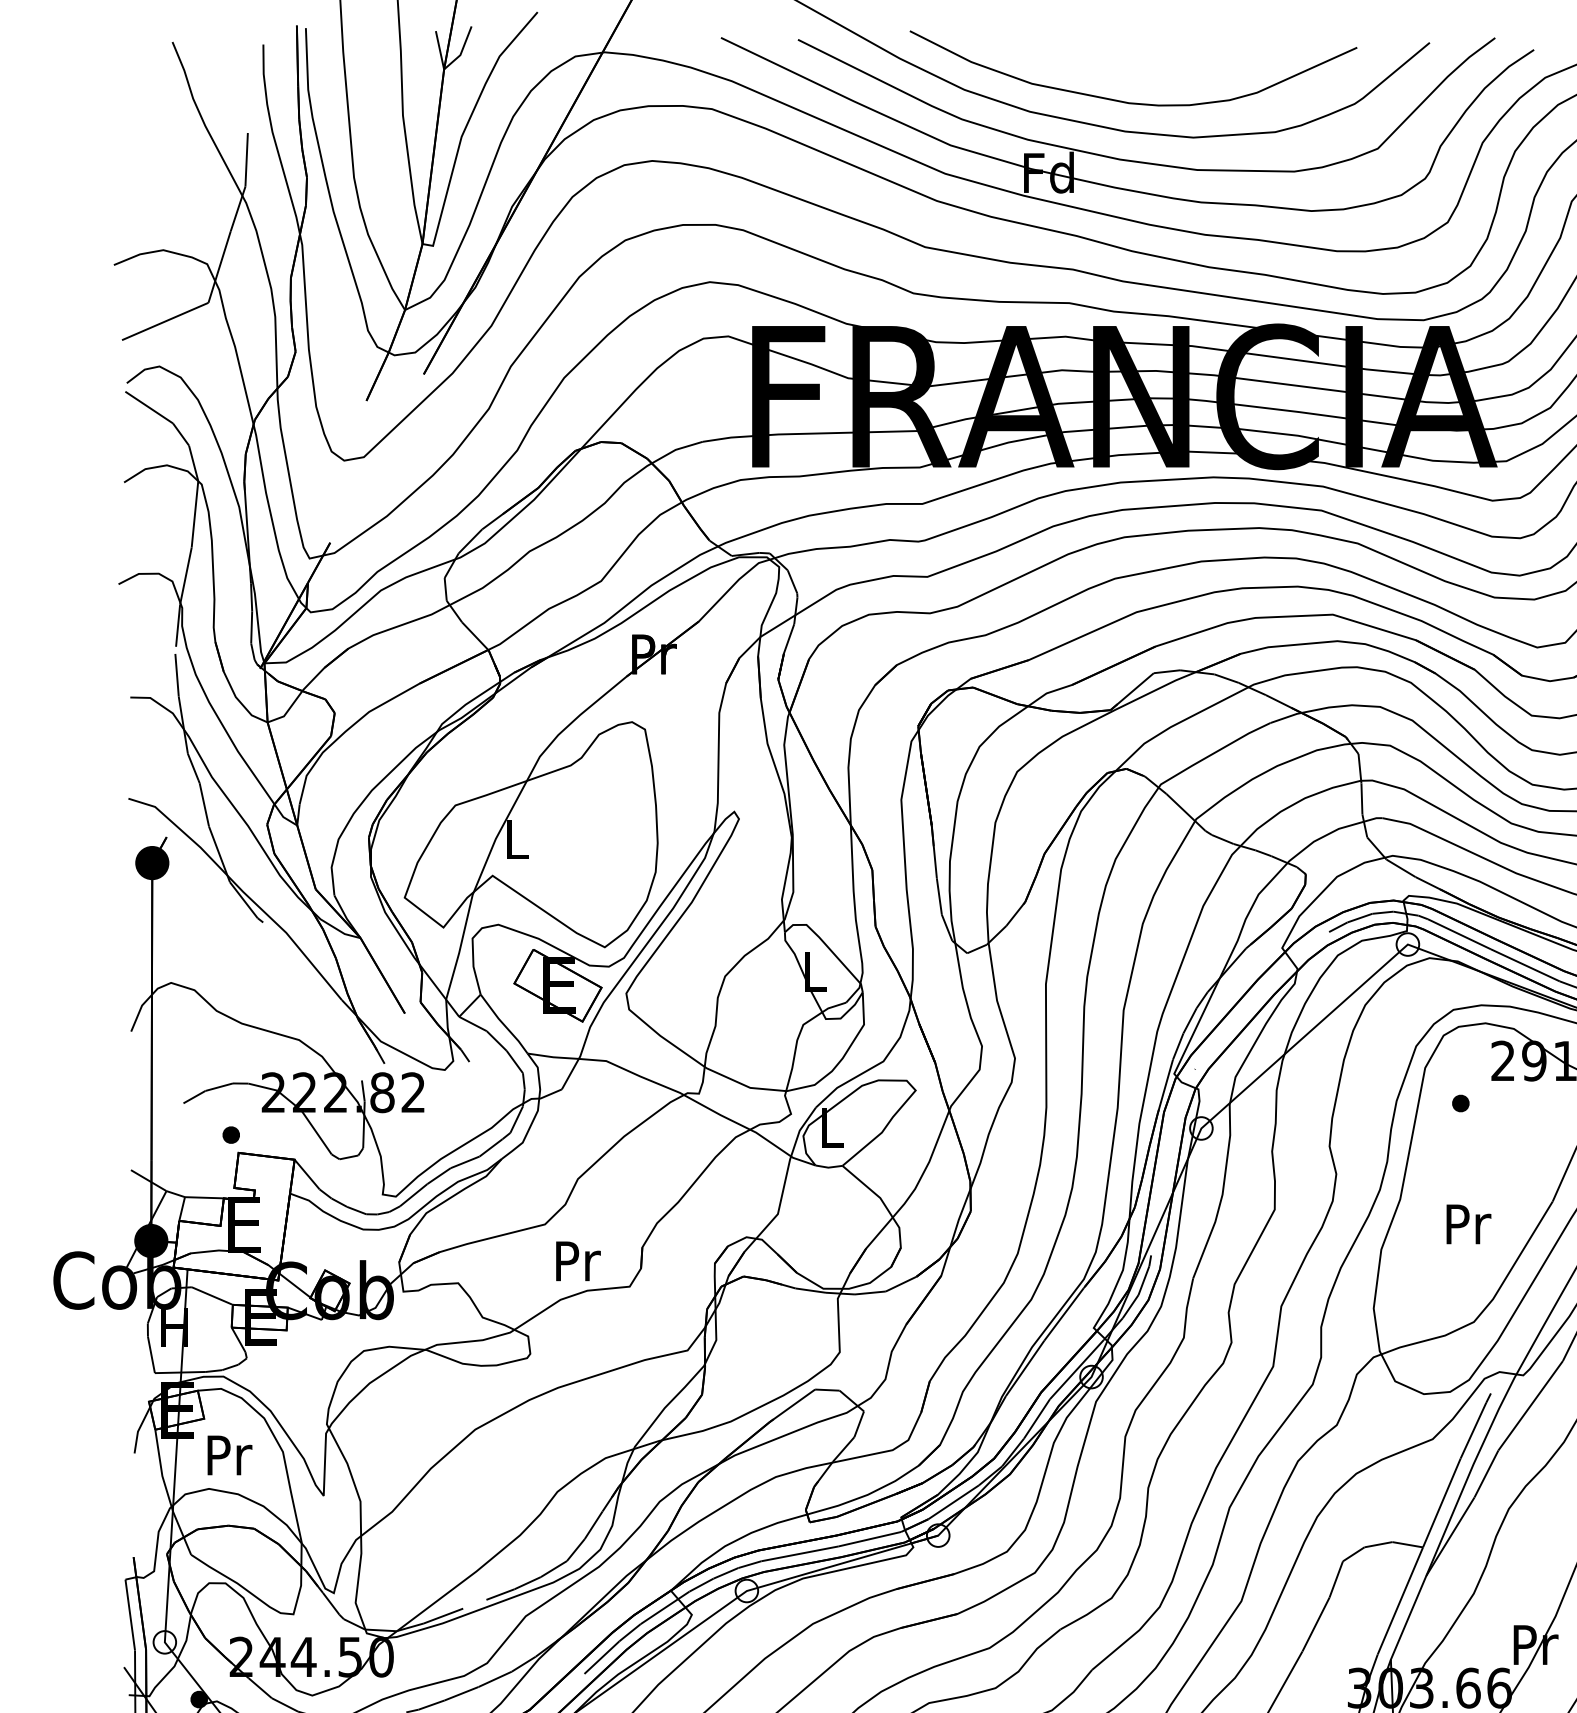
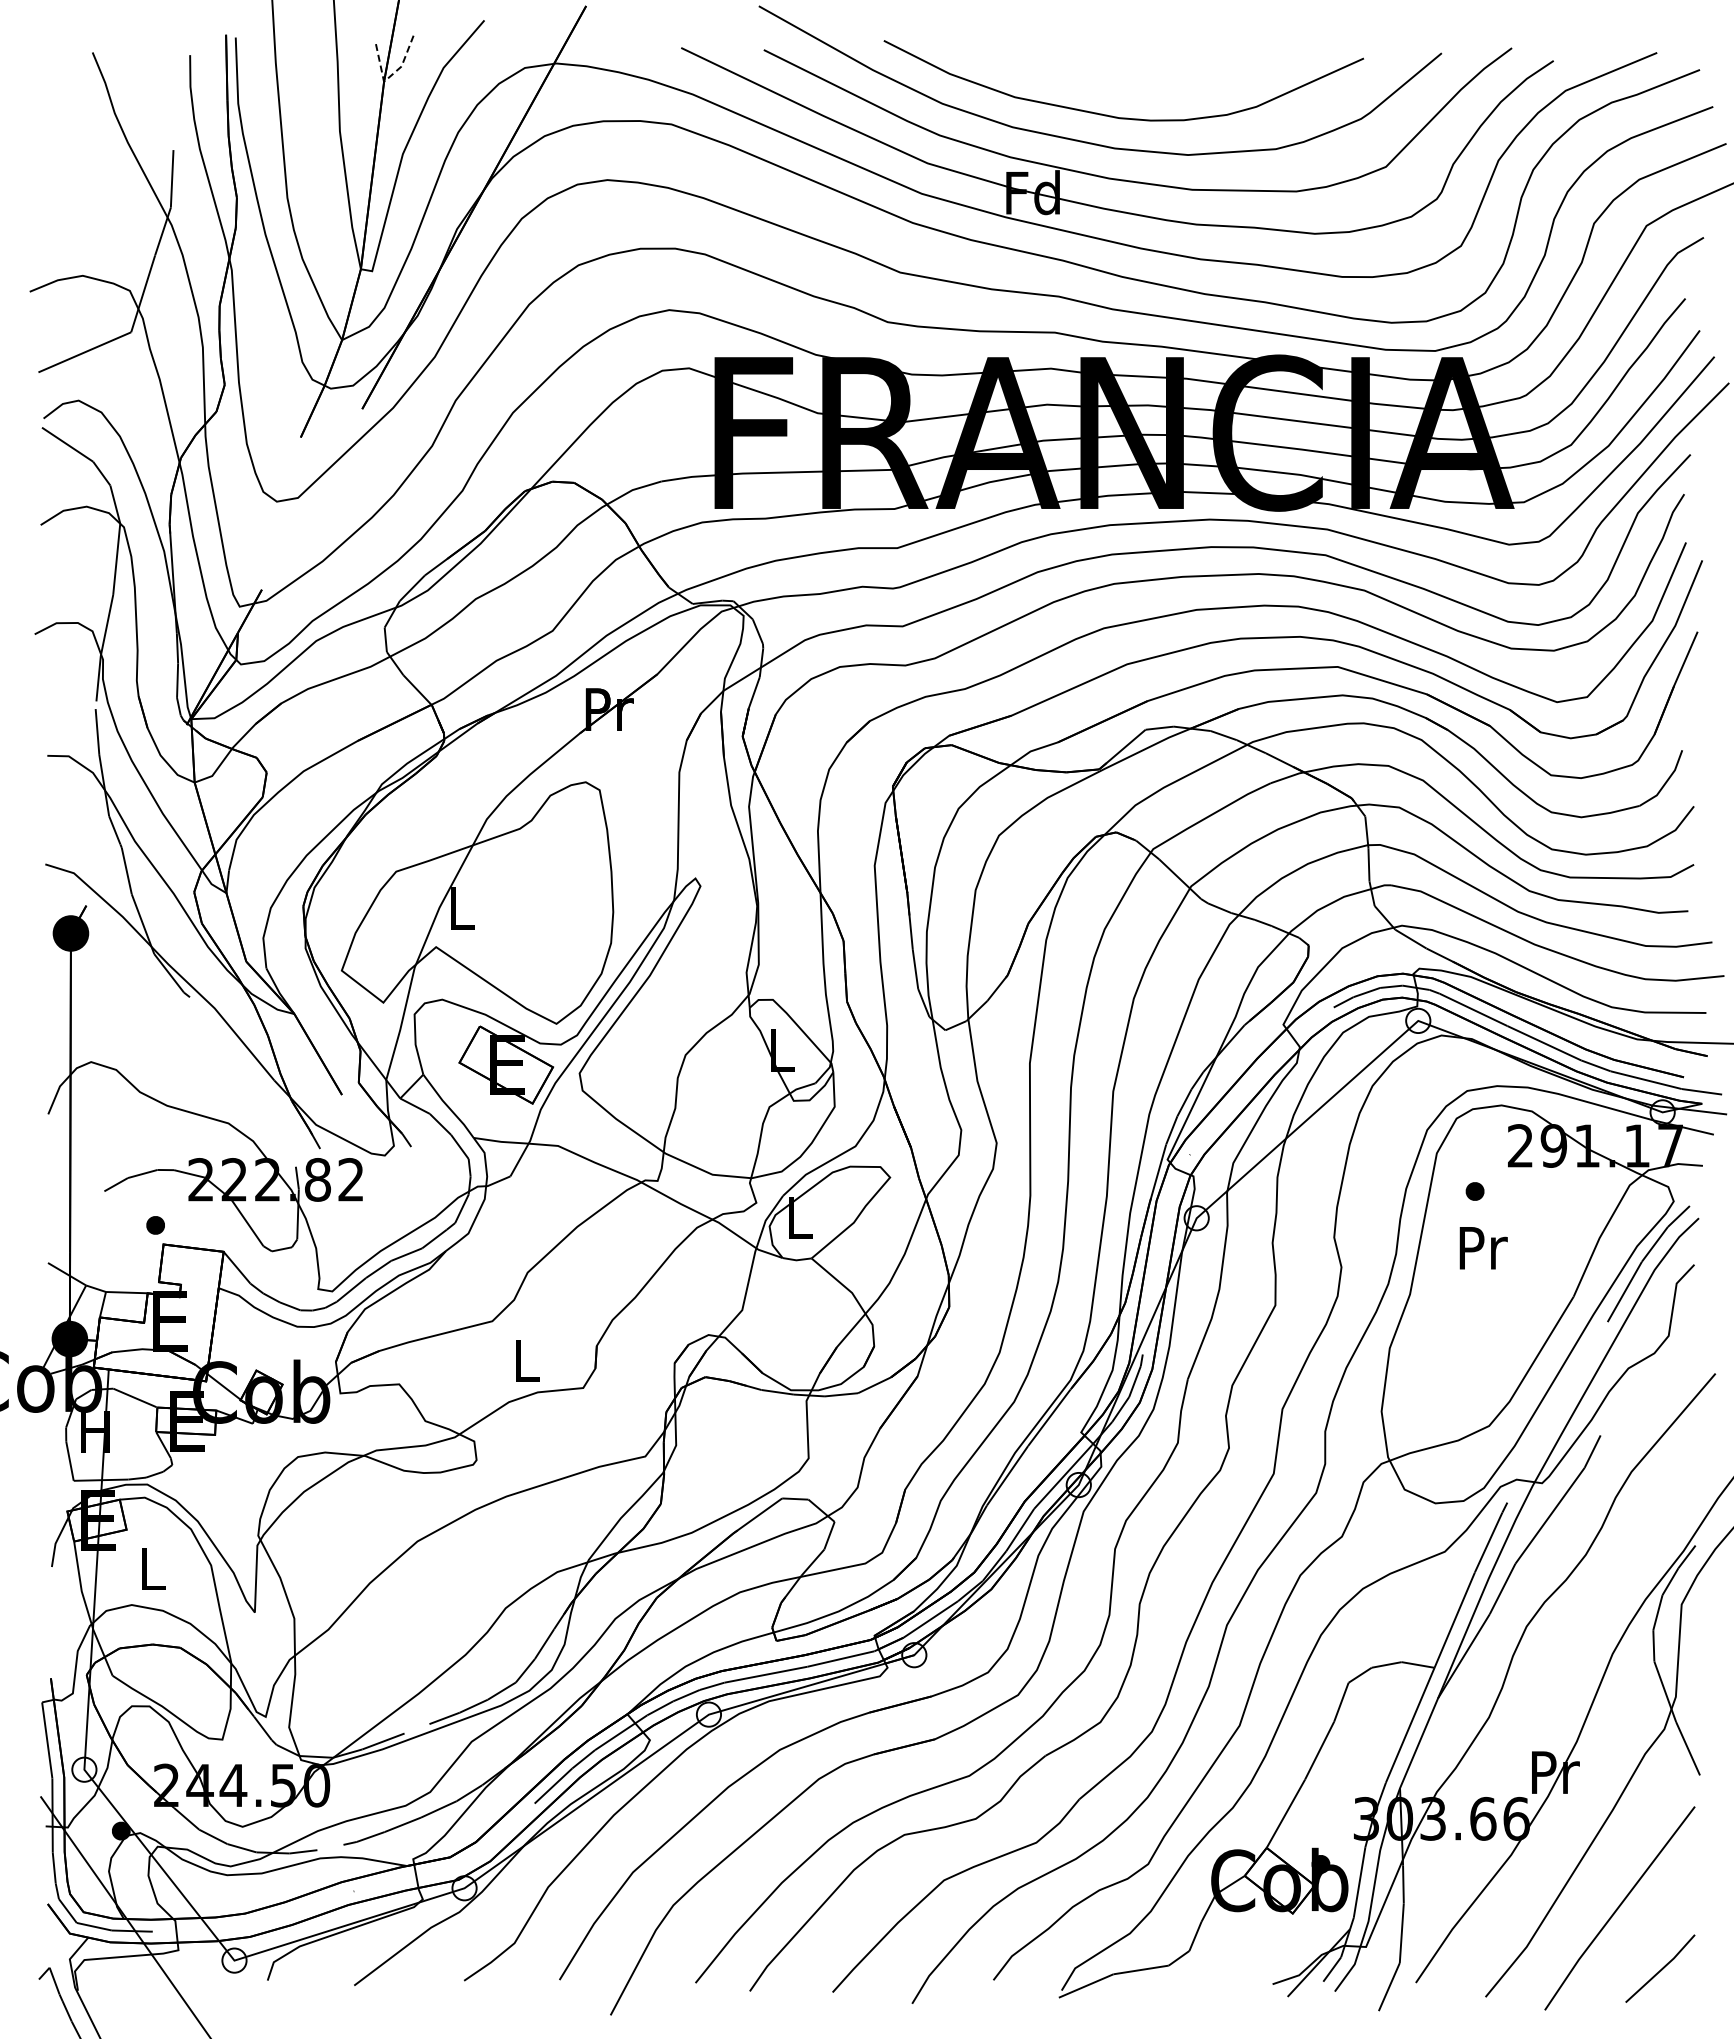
line: (449, 65) -> (389, 77), solid -> dashed
text: (1468, 1224) -> (1483, 1248), moved
text: (578, 1261) -> (528, 1360), Pr -> L
text: (230, 1455) -> (154, 1569), Pr -> L

